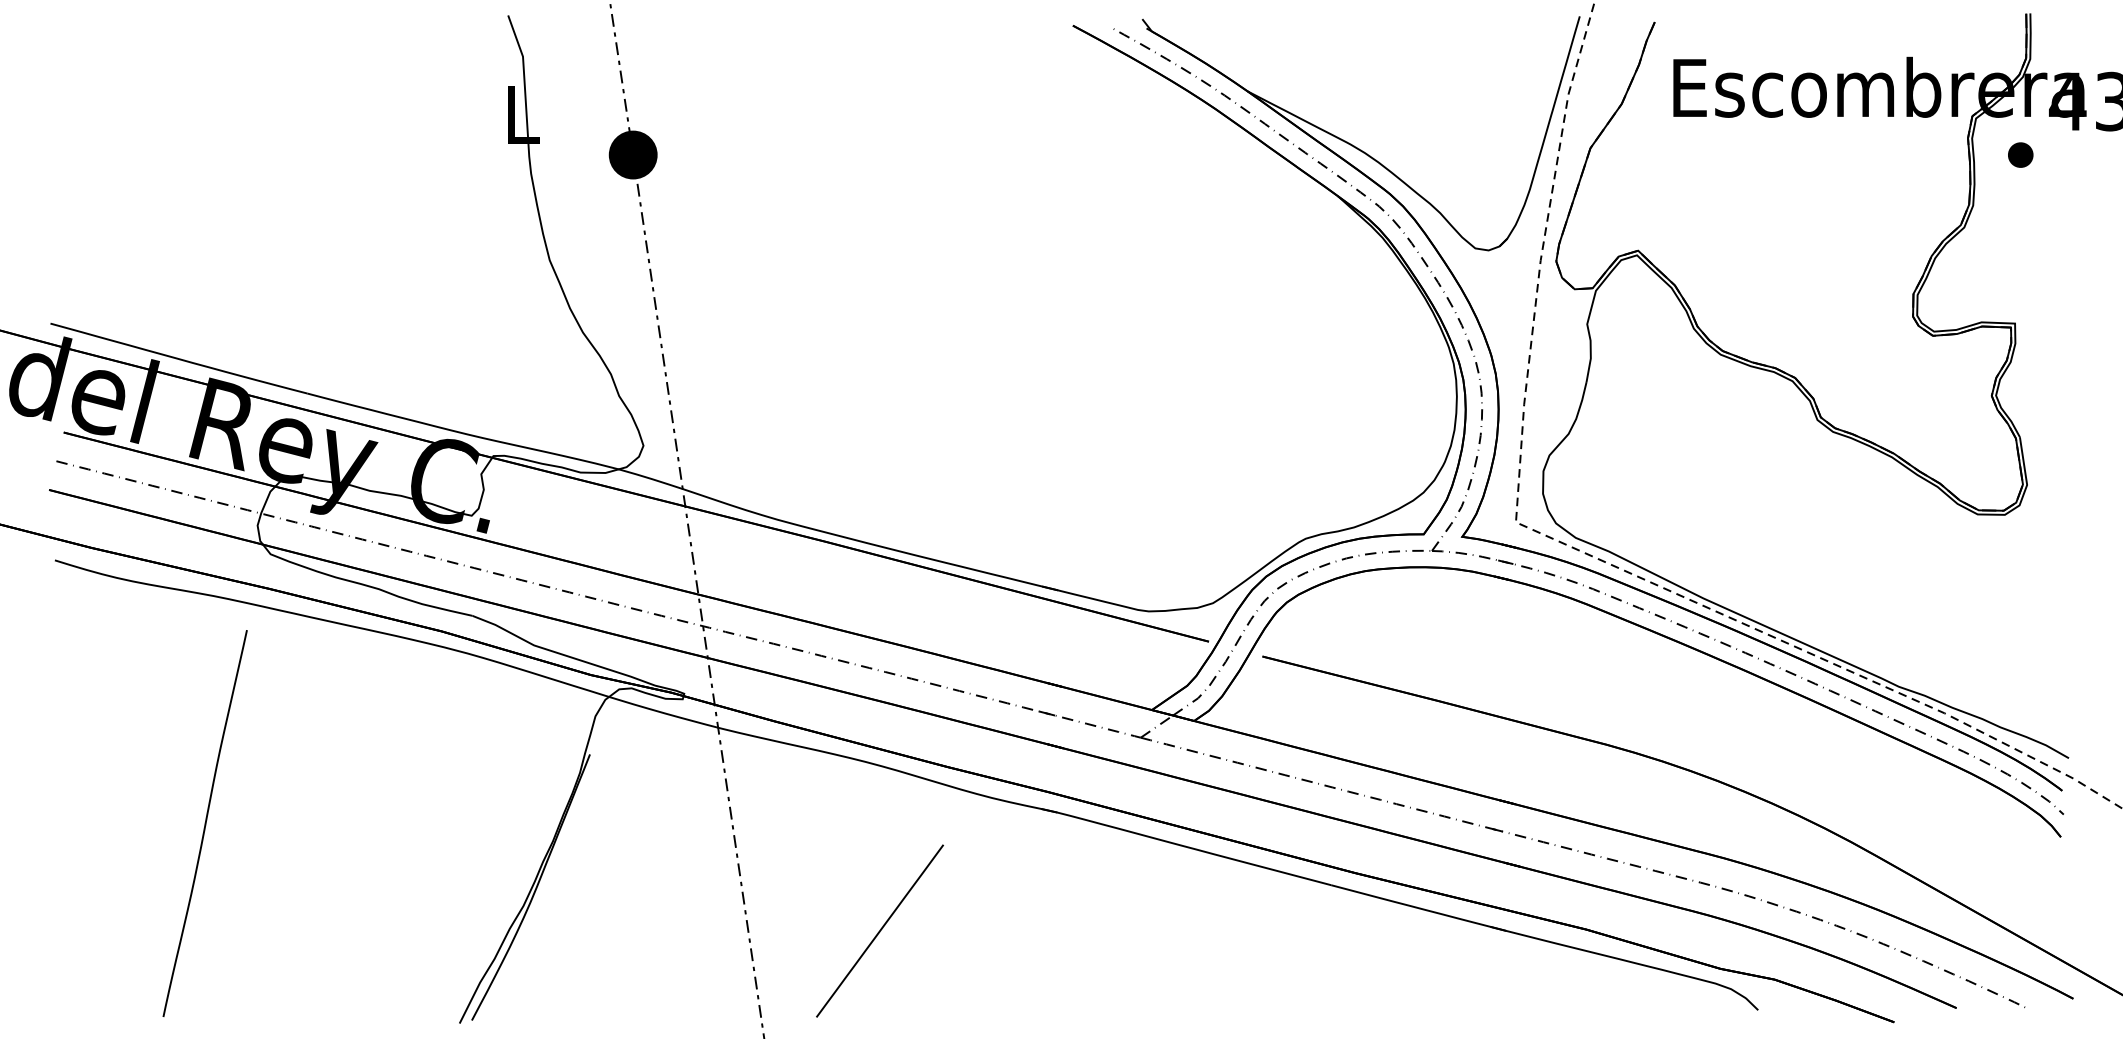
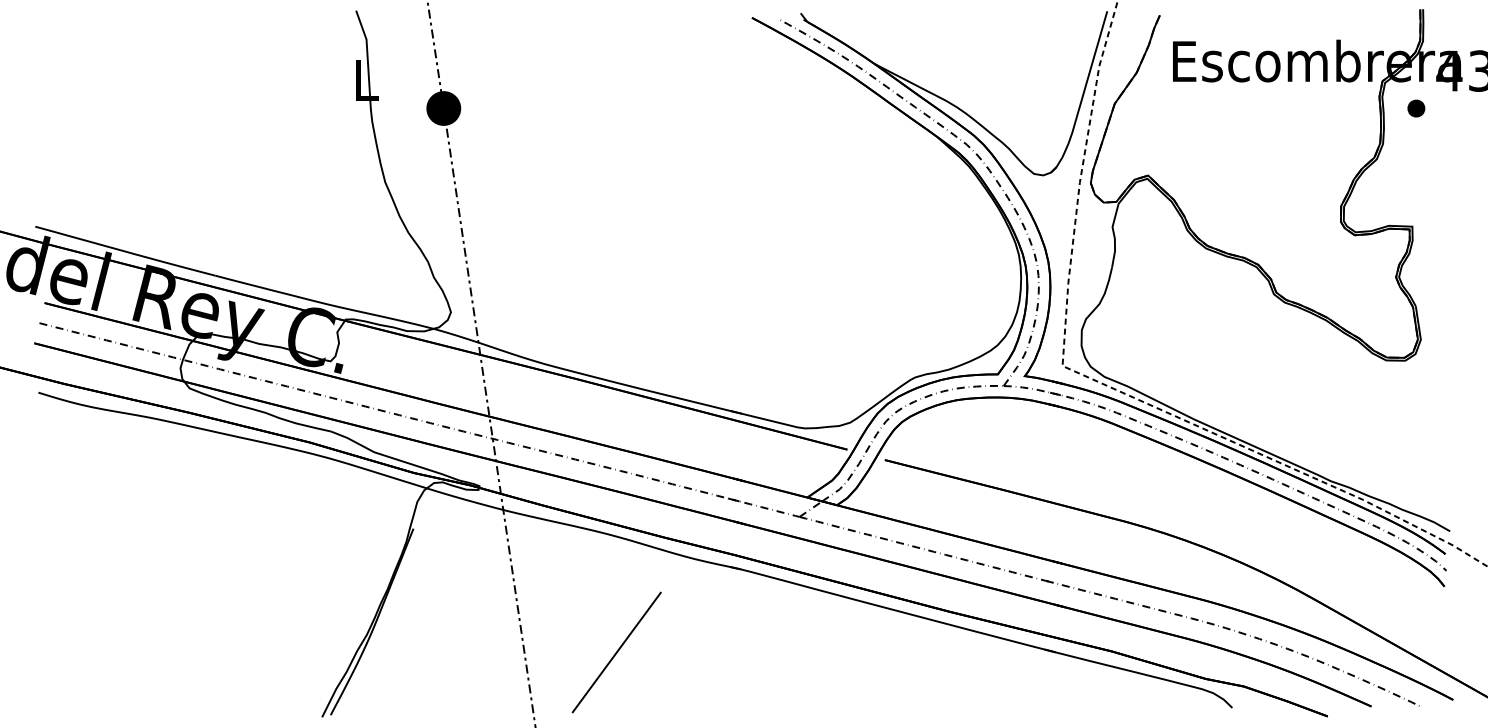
curve: (204, 822) -> (143, 576), removed

